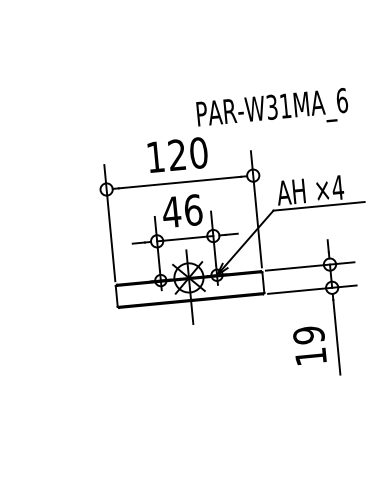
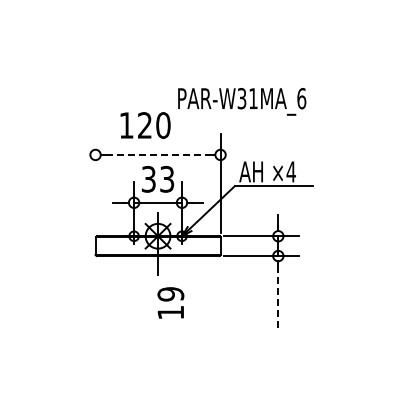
text: (177, 155) -> (145, 125), moved
line: (180, 182) -> (158, 154), solid -> dashed
text: (181, 210) -> (157, 178), 46 -> 33
line: (109, 222) -> (95, 183), removed
line: (337, 337) -> (278, 298), solid -> dashed
text: (309, 344) -> (170, 302), moved

